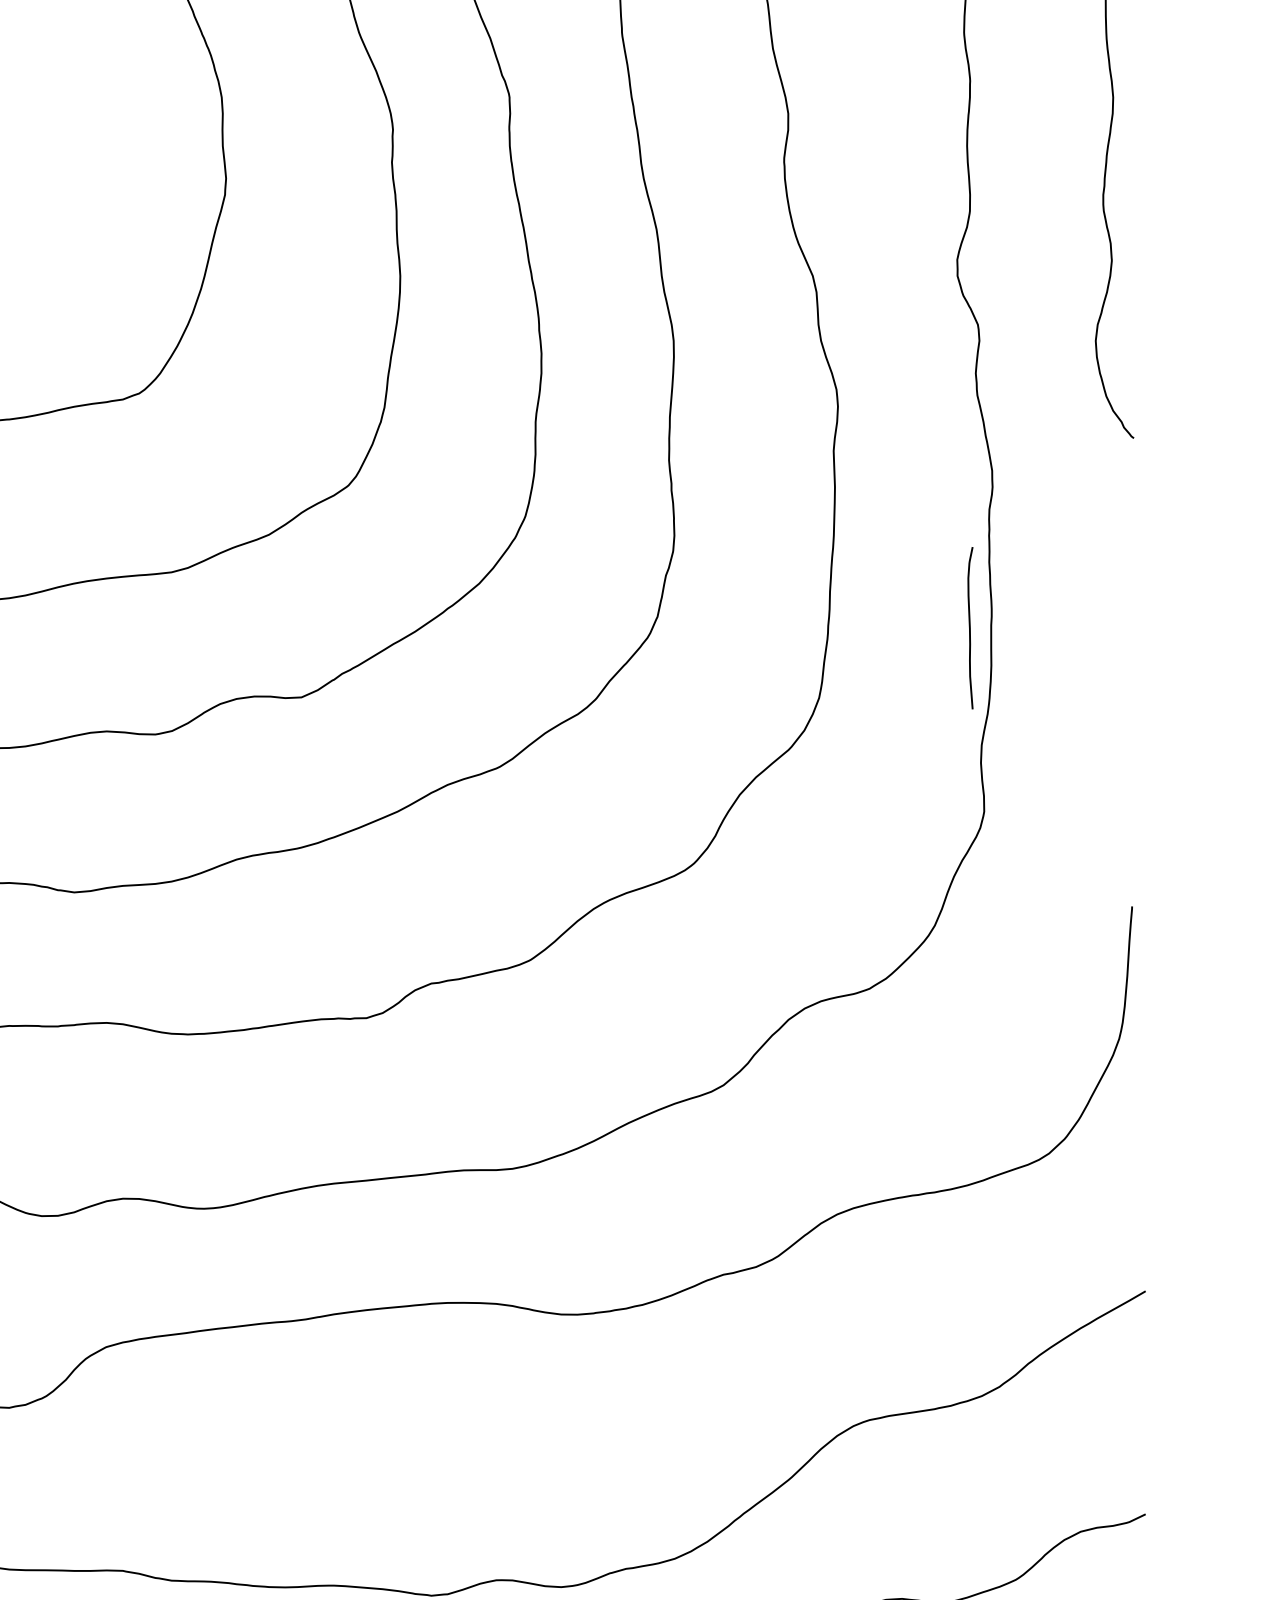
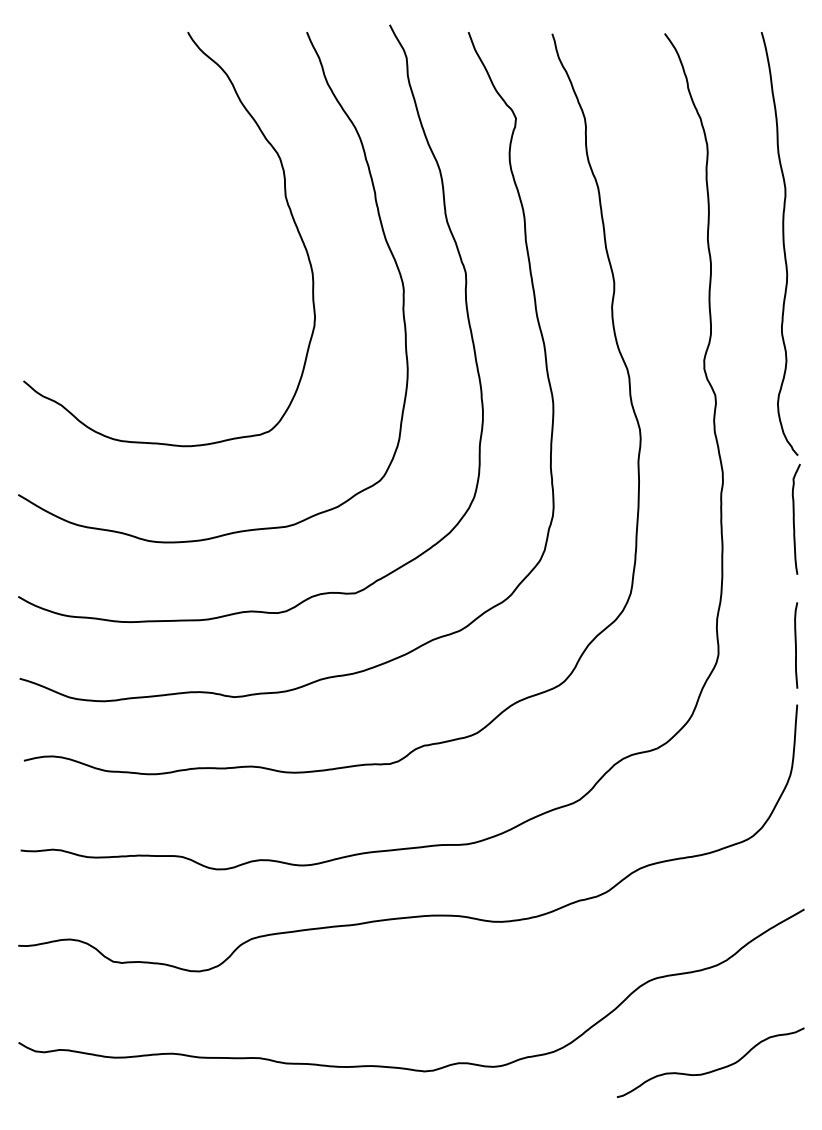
curve: (1126, 556) -> (794, 518), added
curve: (970, 628) -> (796, 645), moved

